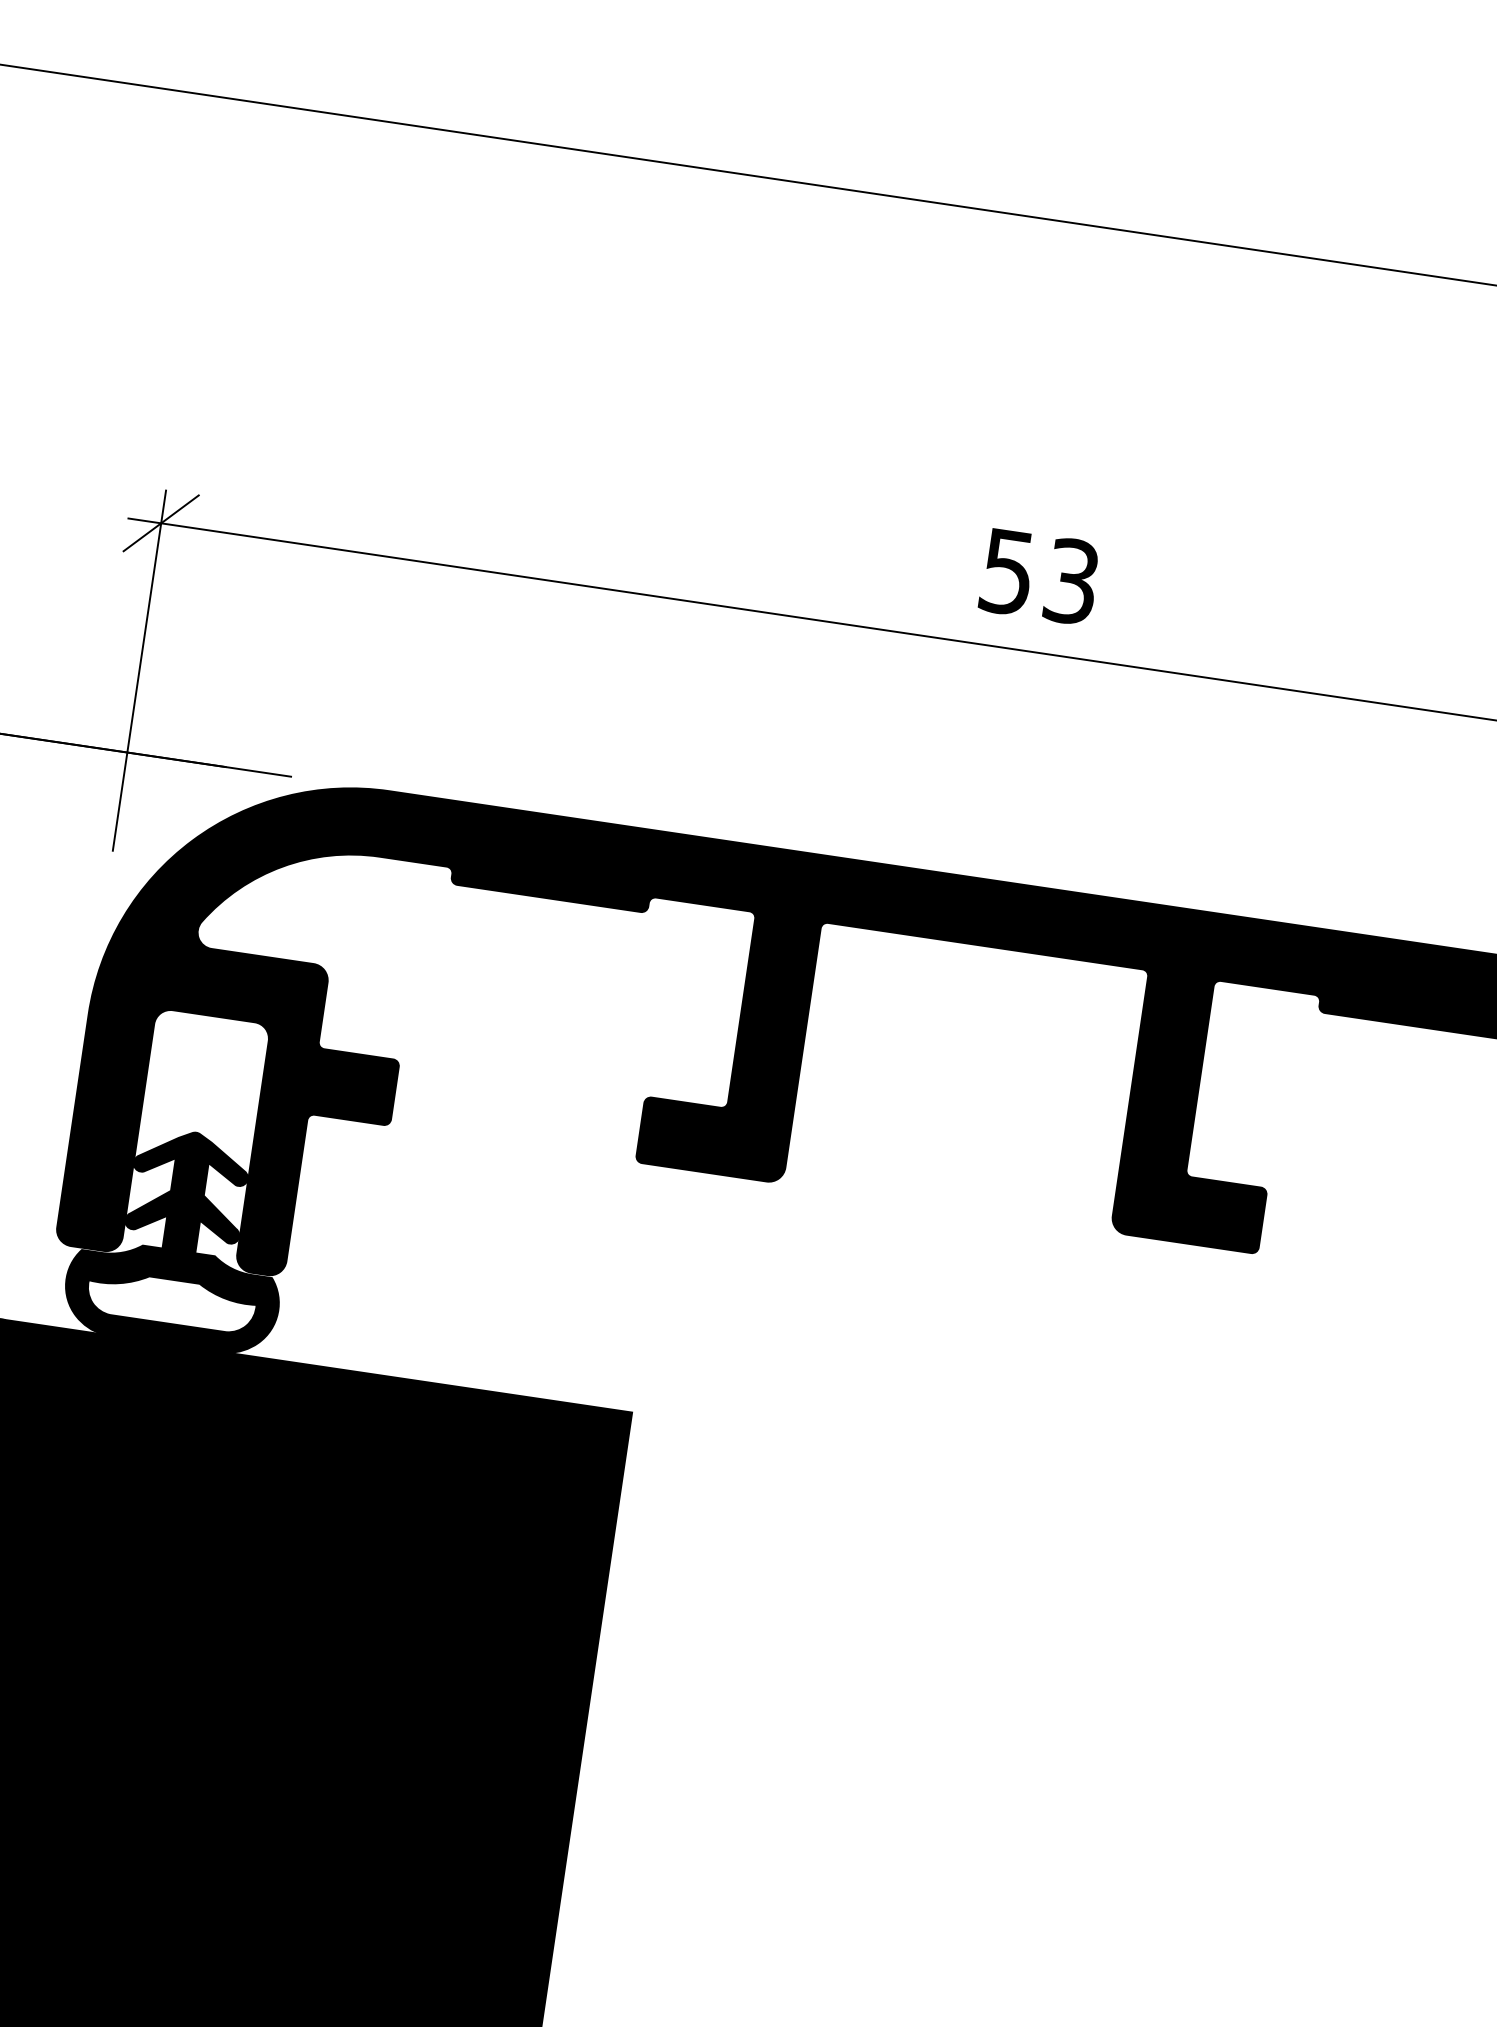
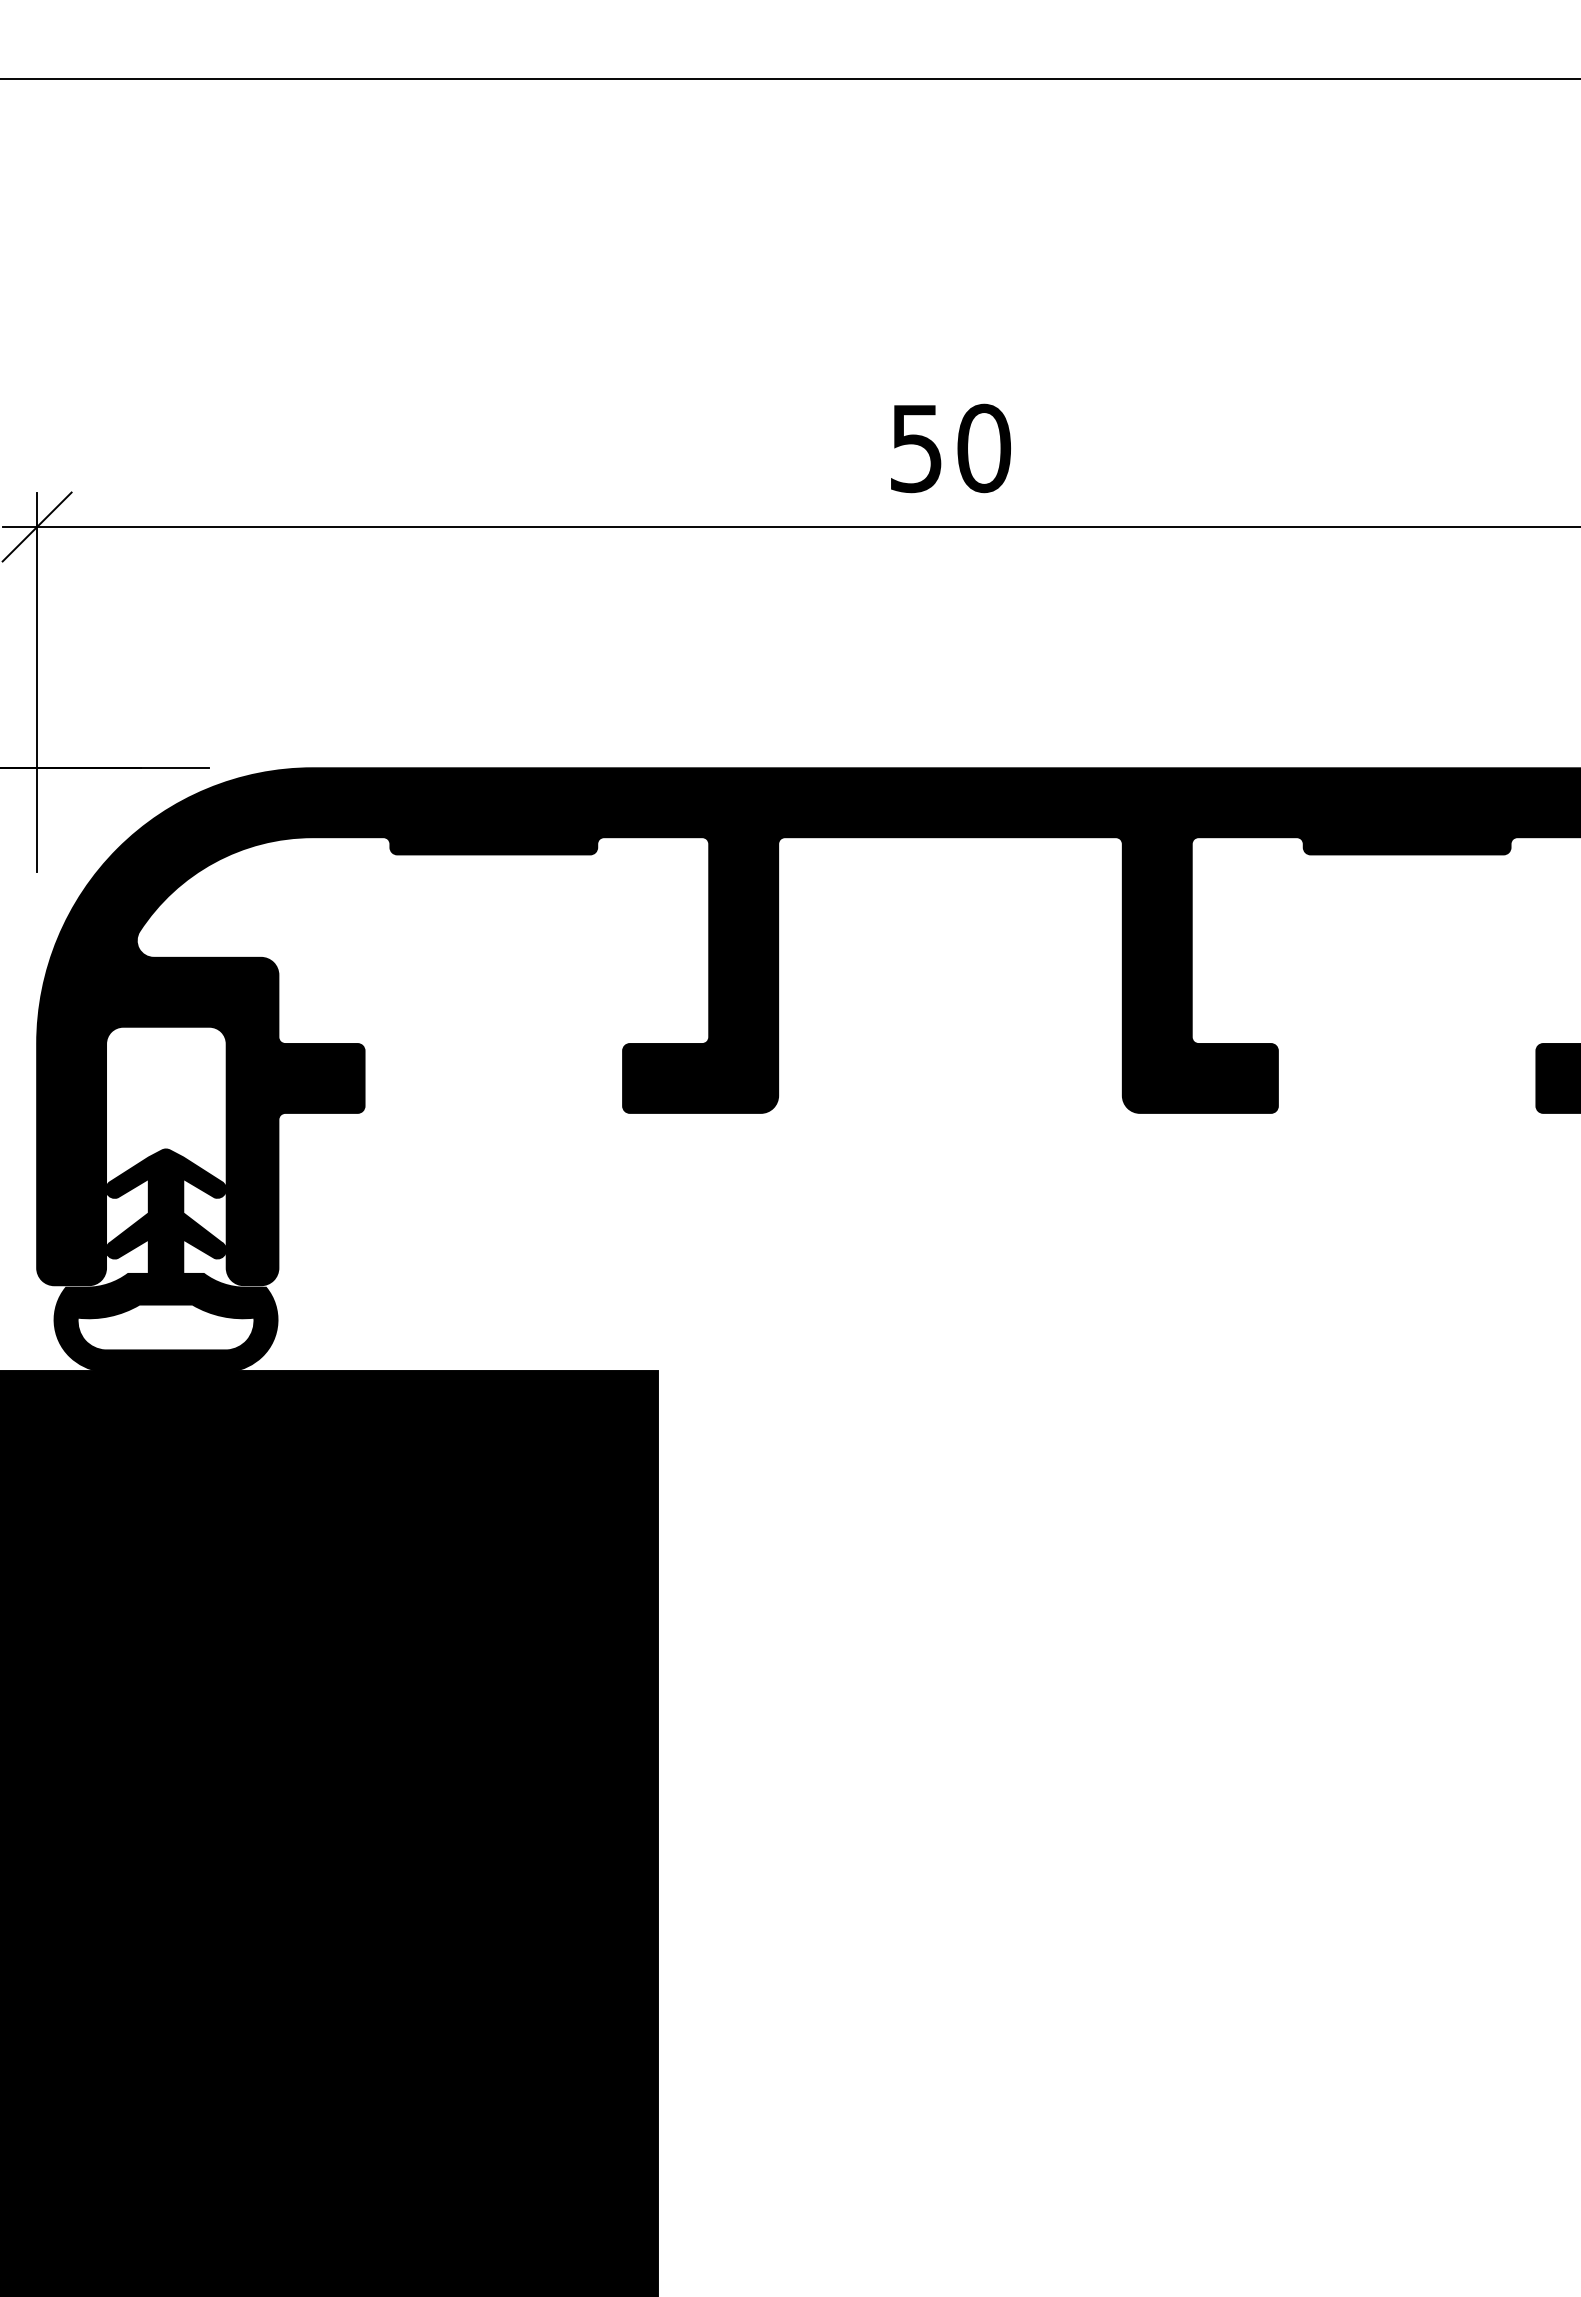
text: (1071, 581) -> (983, 448), 53 -> 50

